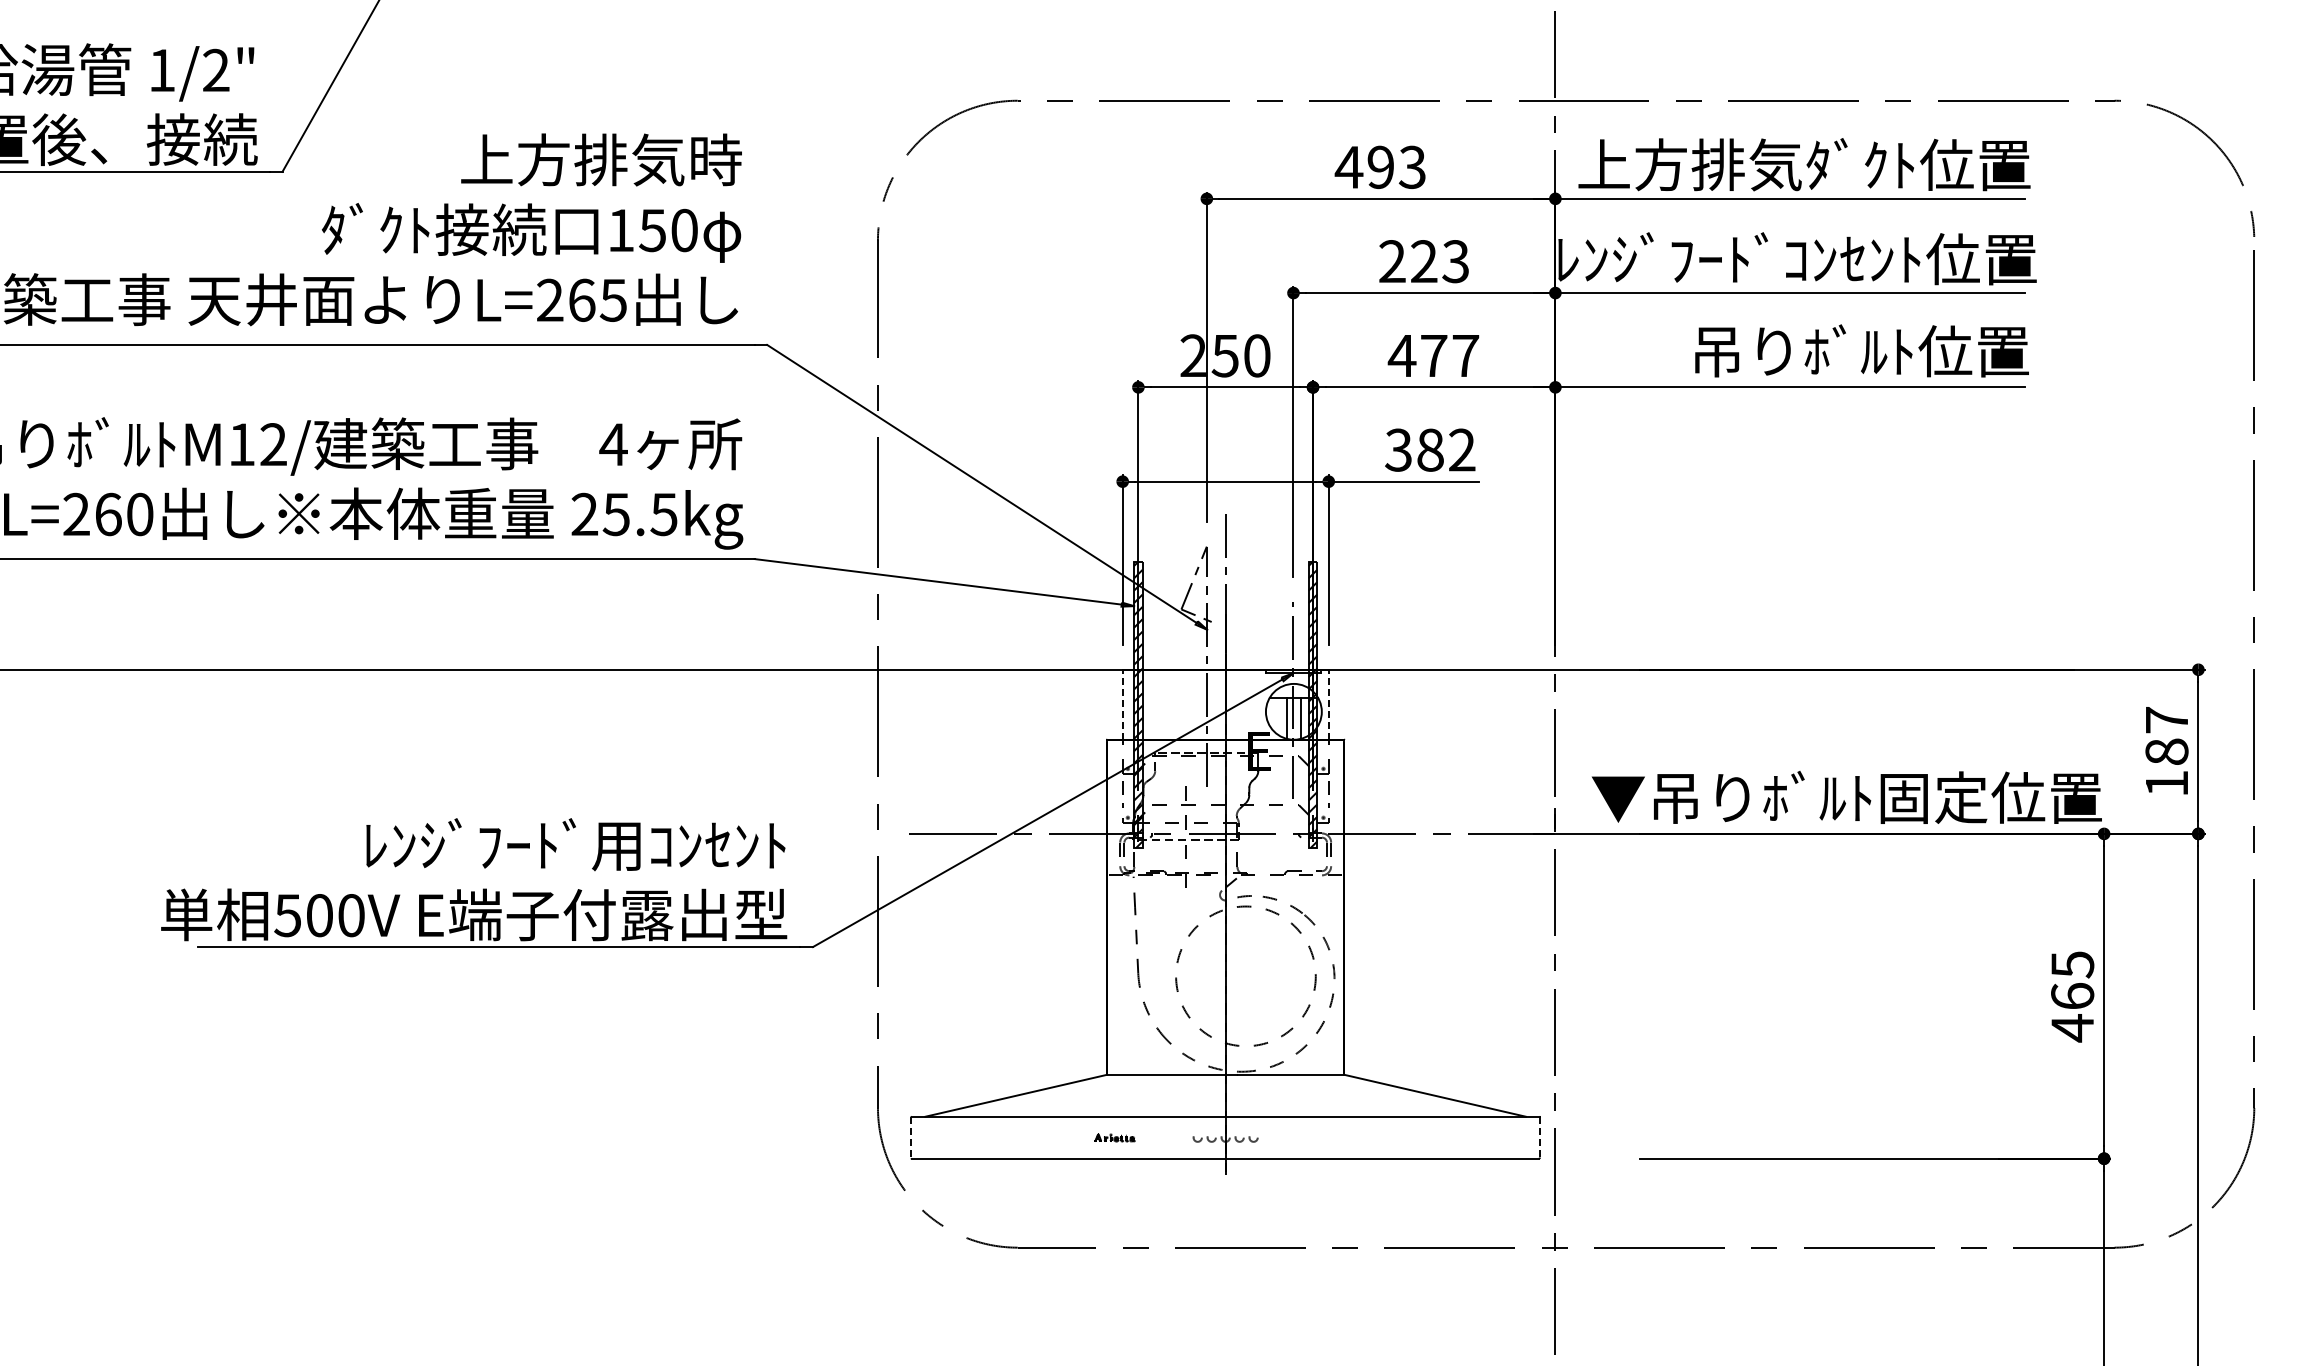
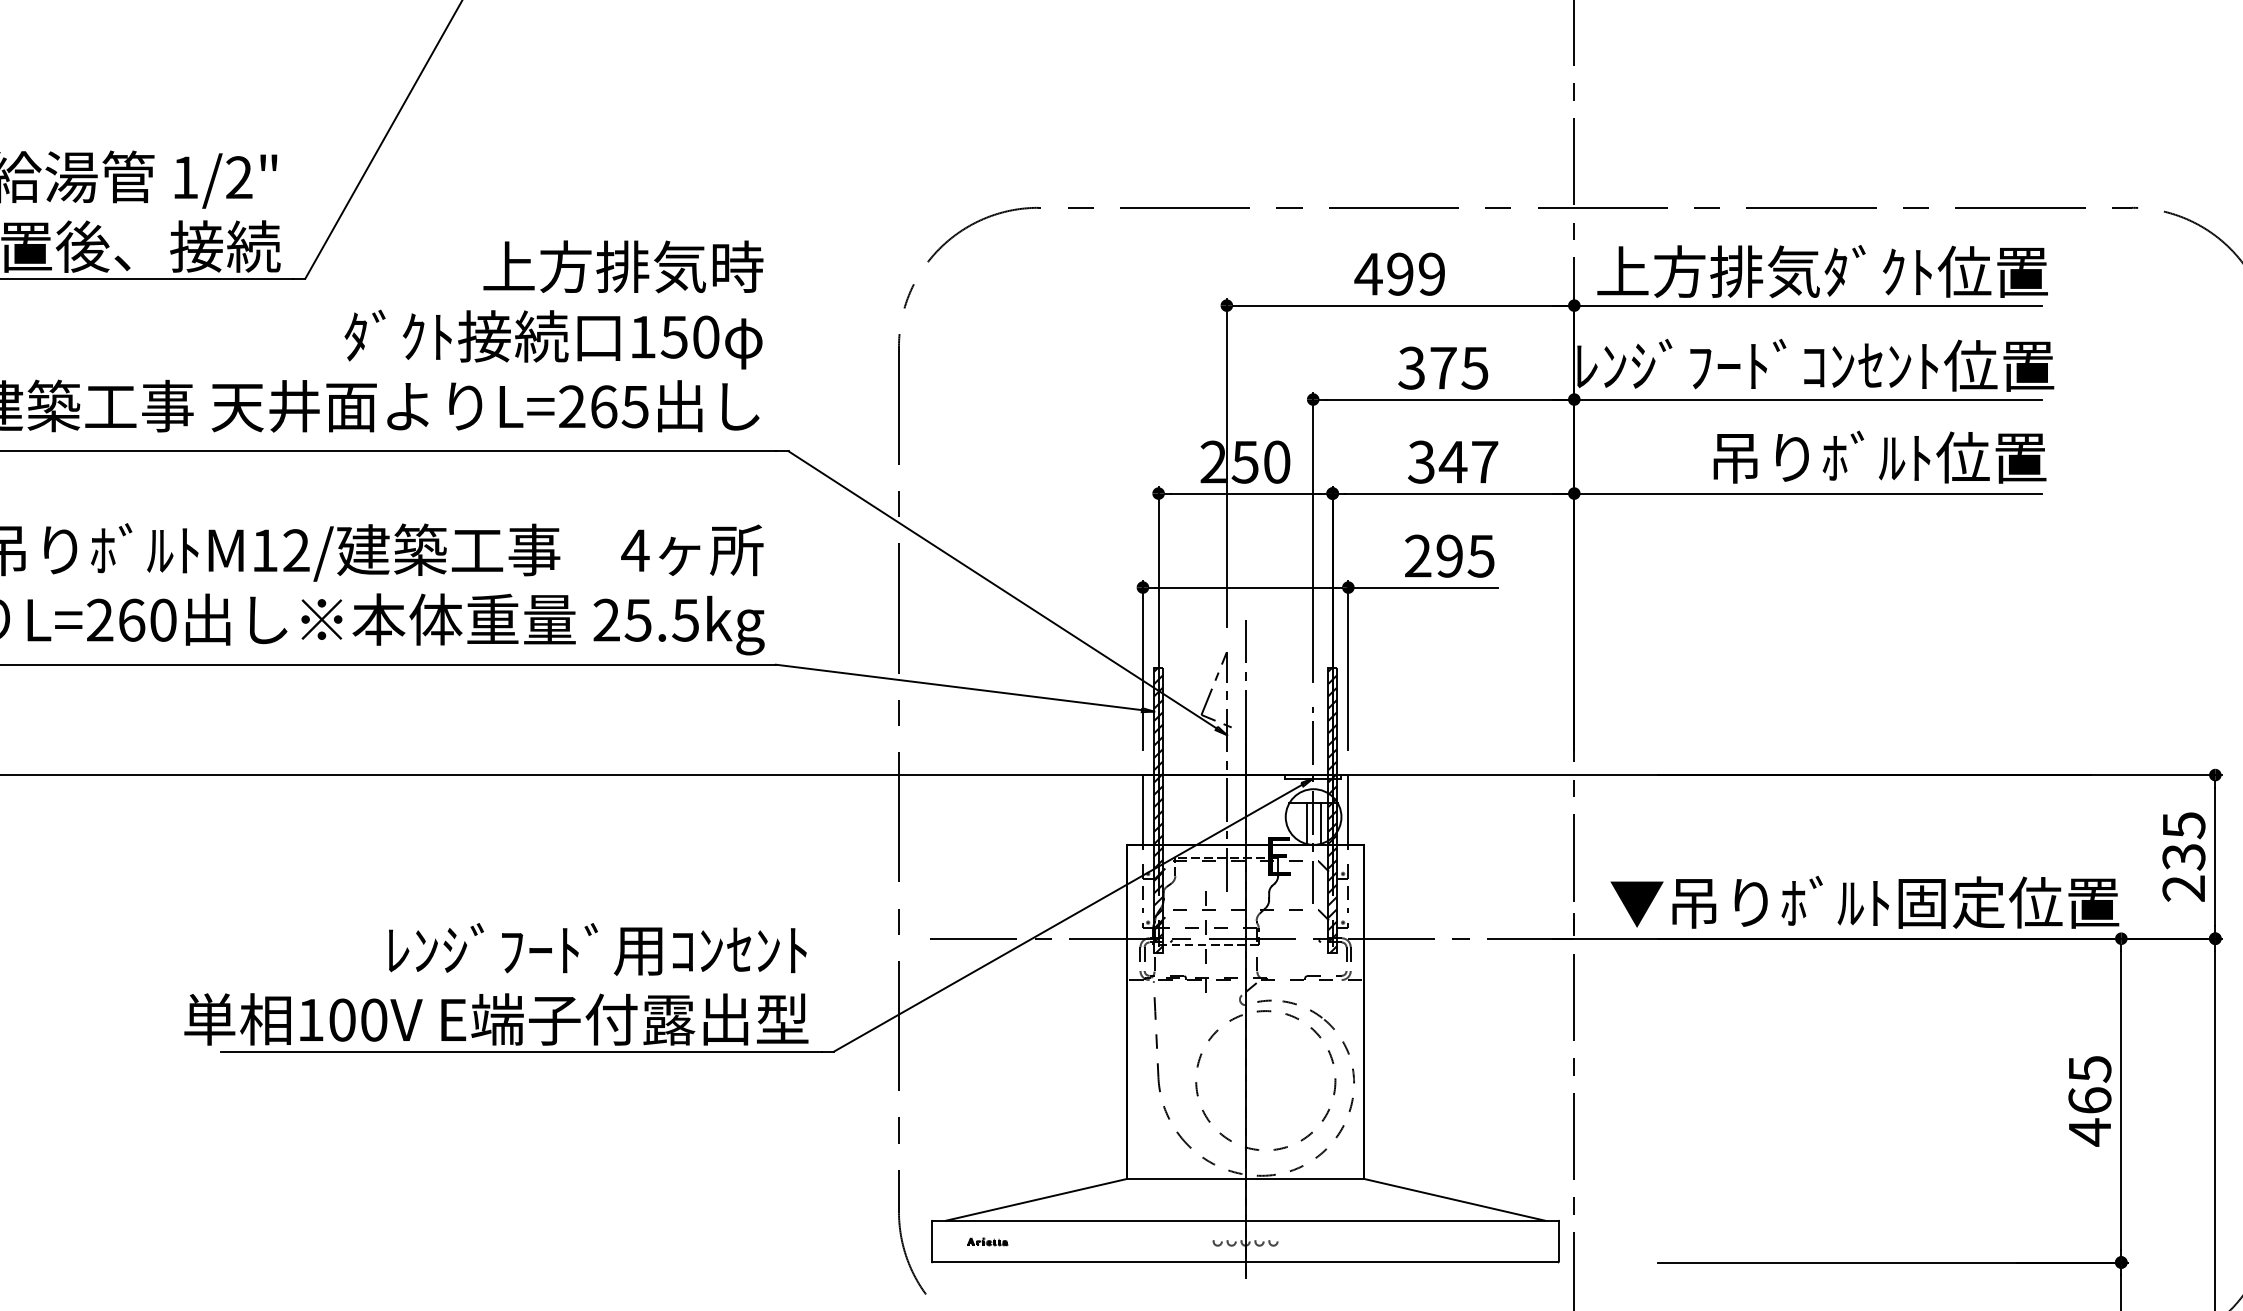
text: (1411, 167) -> (1430, 274), 493 -> 499
text: (1423, 261) -> (1442, 368), 223 -> 375
text: (1417, 355) -> (1436, 461), 477 -> 347
text: (1430, 449) -> (1449, 555), 382 -> 295
line: (1122, 704) -> (1142, 809), dashed -> solid
line: (1328, 704) -> (1348, 809), dashed -> solid
text: (2166, 751) -> (2183, 856), 187 -> 235
text: (287, 915) -> (310, 1020), 500V -> 100V
line: (911, 1137) -> (932, 1241), dashed -> solid
part: (1114, 1137) -> (987, 1241), moved
line: (1540, 1137) -> (1559, 1241), dashed -> solid

